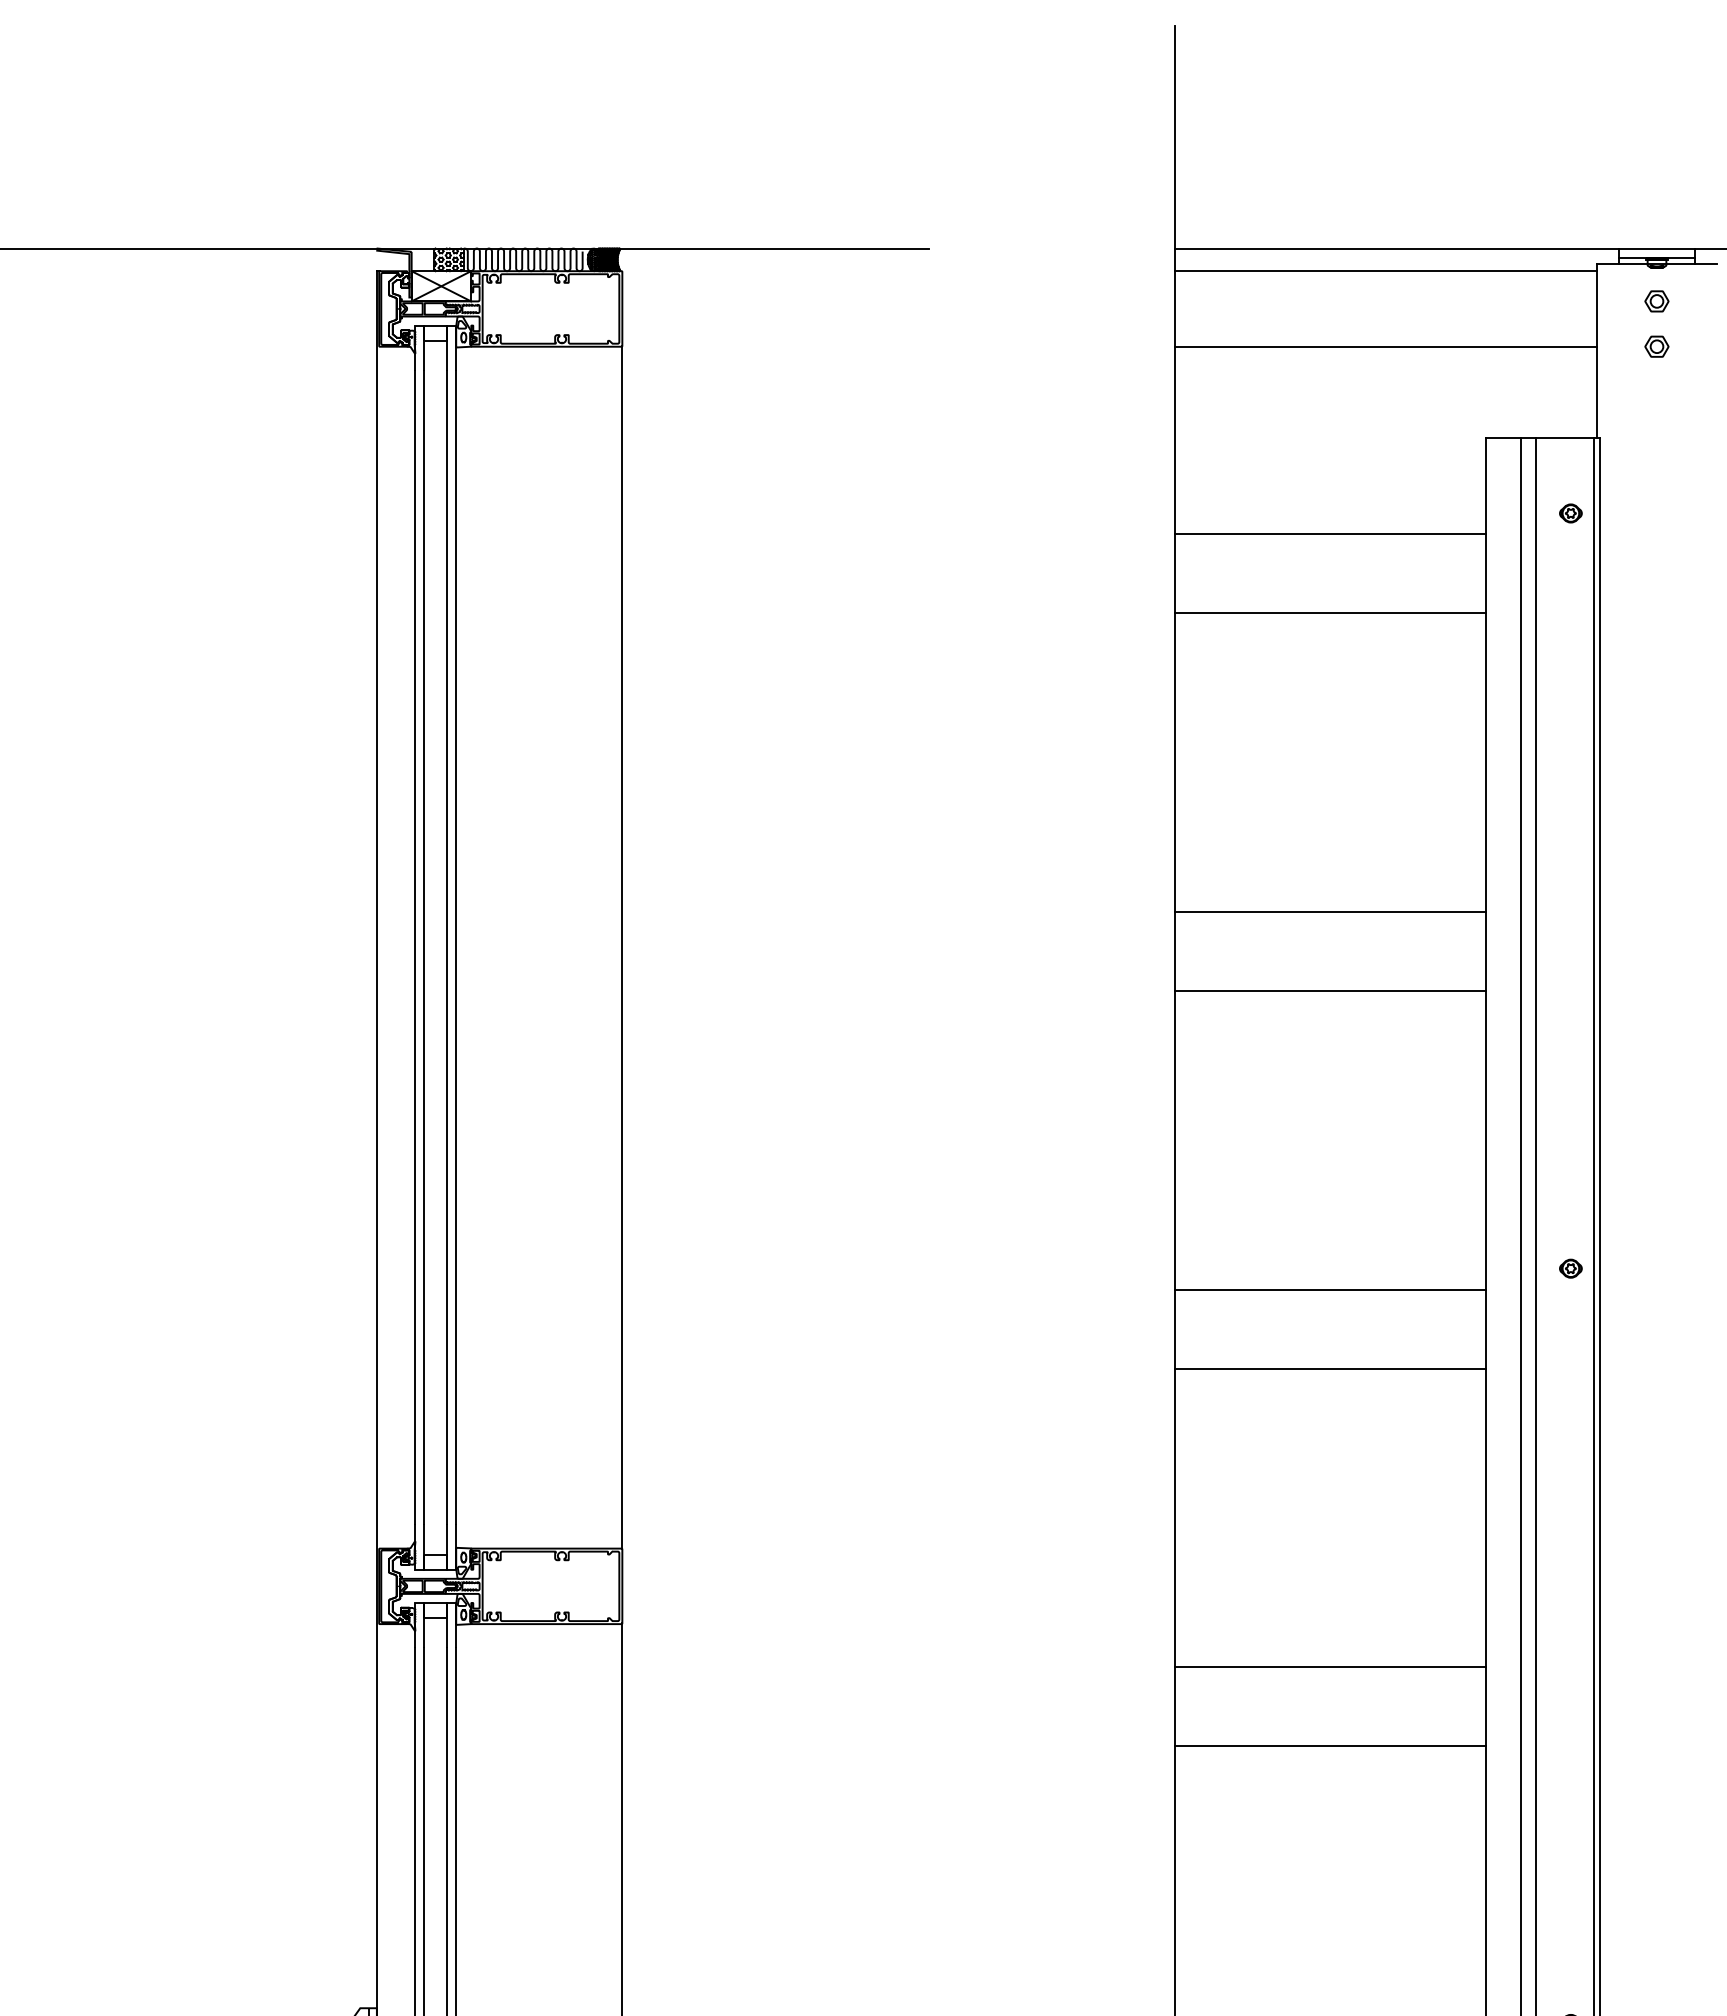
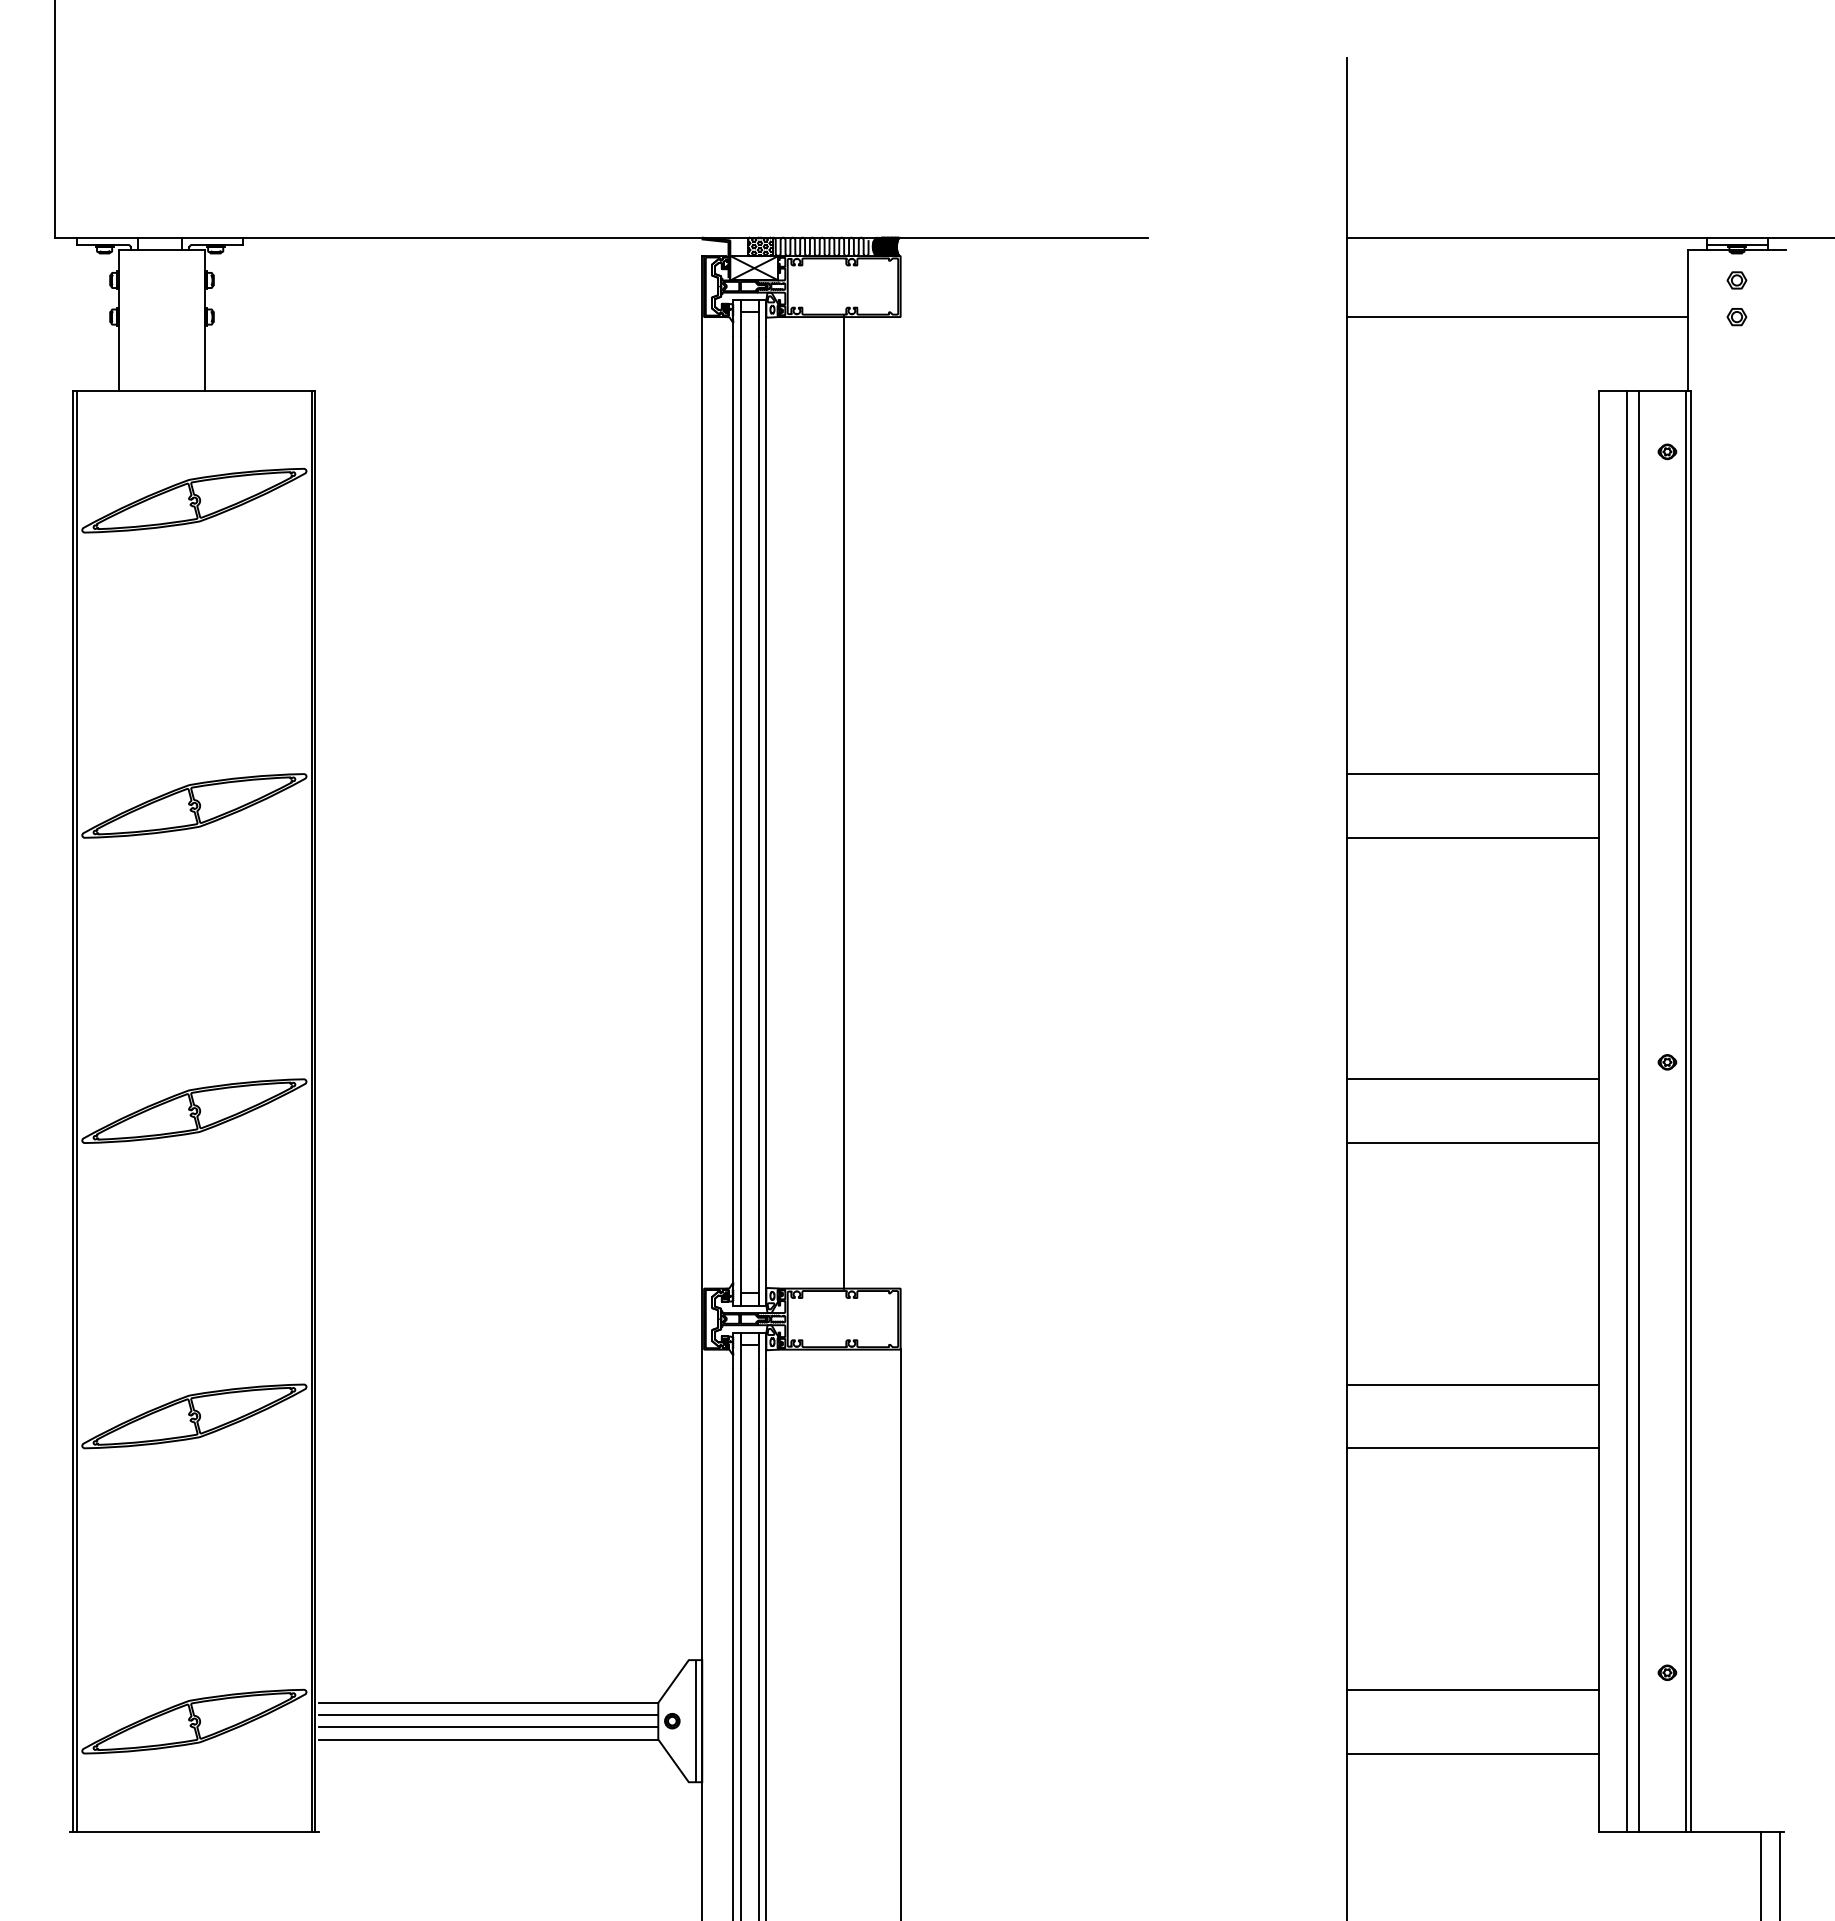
line: (1385, 271) -> (1517, 256), removed
line: (1329, 534) -> (1472, 468), removed
line: (1329, 613) -> (1472, 532), removed
line: (622, 947) -> (843, 802), moved

